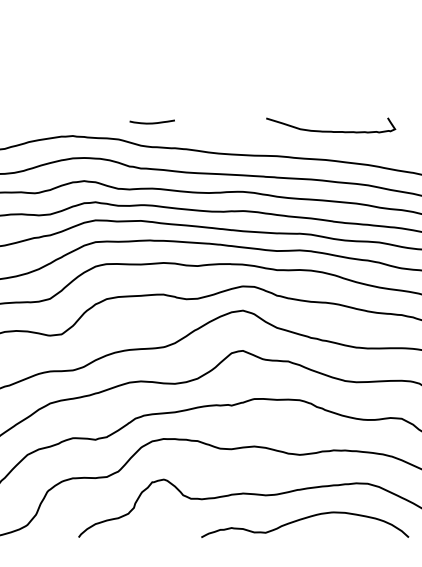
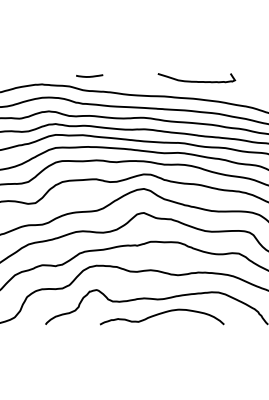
curve: (304, 520) -> (161, 314), moved

